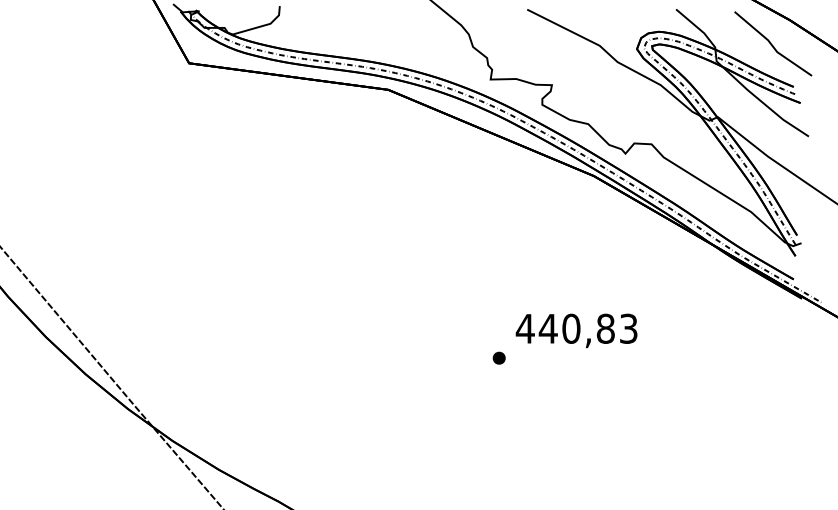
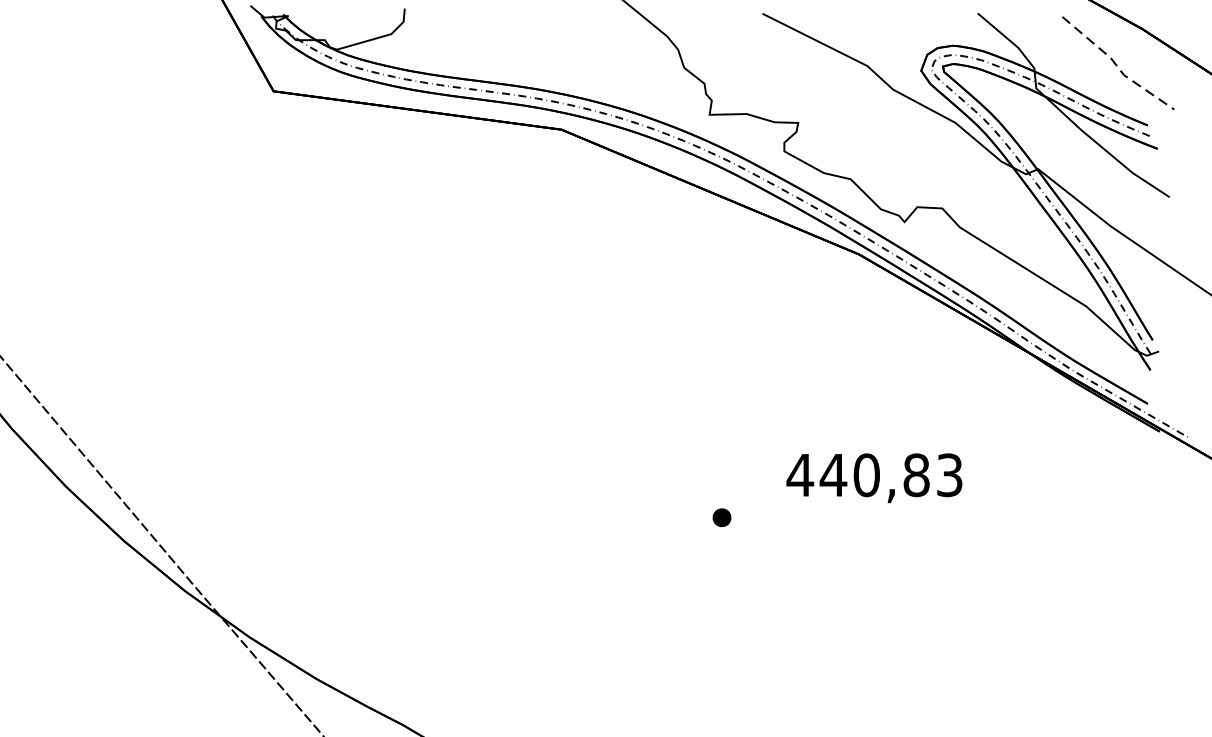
line: (772, 46) -> (1117, 67), solid -> dashed
text: (576, 330) -> (874, 477), moved

